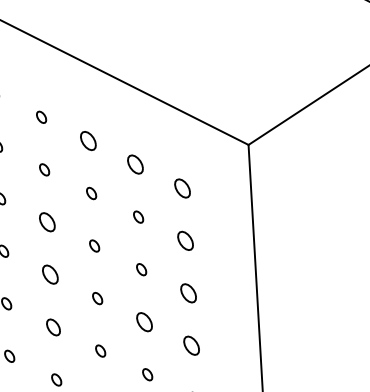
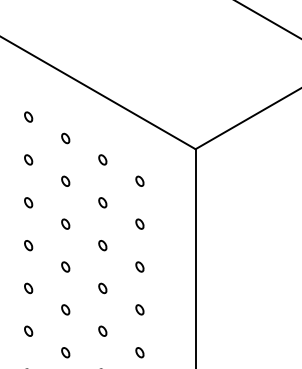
part: (88, 140) -> (65, 138), size x0.62
part: (135, 164) -> (102, 159), size x0.62
part: (181, 187) -> (139, 180), size x0.62
part: (47, 222) -> (28, 202), size x0.62
part: (185, 239) -> (139, 223), size x0.62
part: (50, 274) -> (28, 245), size x0.62
part: (188, 292) -> (139, 266), size x0.62
part: (144, 322) -> (102, 288), size x0.62
part: (53, 327) -> (28, 288), size x0.71
part: (191, 345) -> (139, 309), size x0.62

